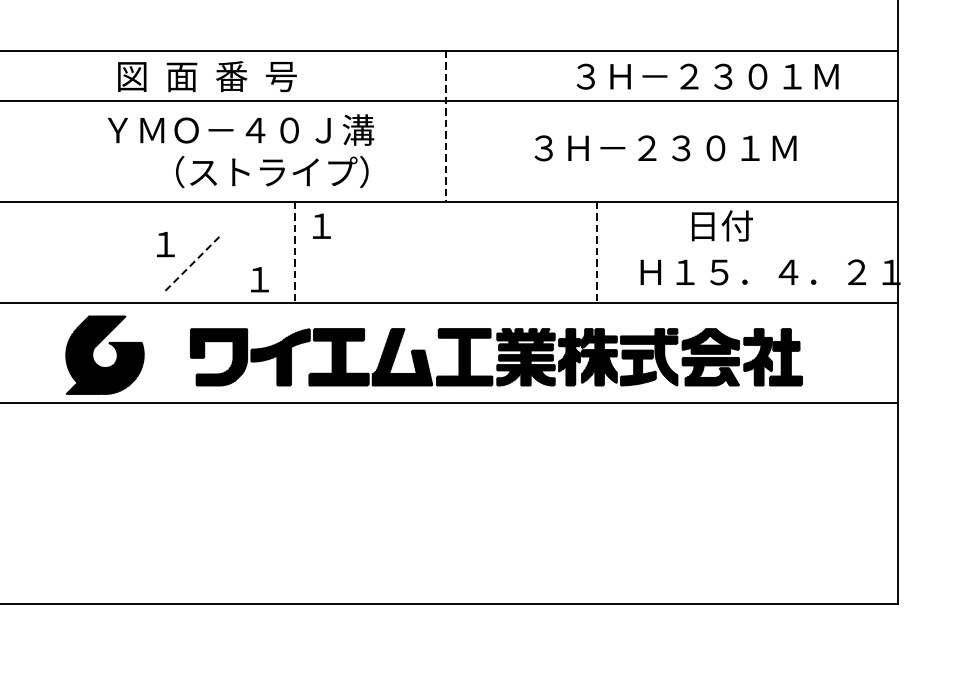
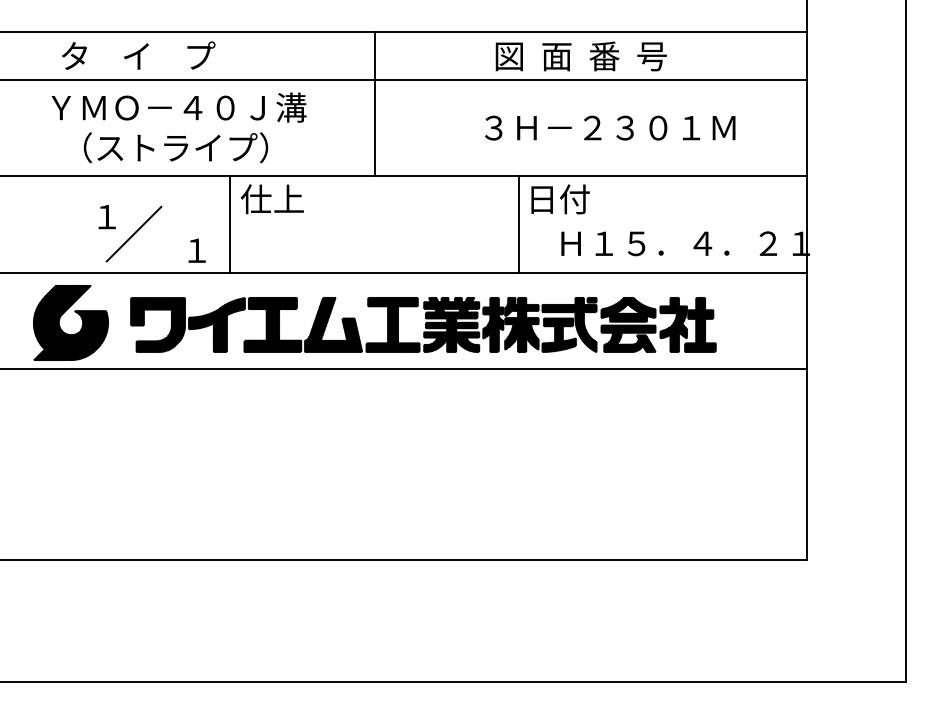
text: (206, 76) -> (146, 56), 図  面  番  号 -> タ    イ    プ
text: (704, 76) -> (622, 56), ３Ｈ－２３０１Ｍ -> 図  面  番  号
line: (445, 126) -> (374, 104), dashed -> solid
text: (665, 147) -> (610, 127), moved
text: (271, 171) -> (175, 147), moved
text: (337, 226) -> (271, 199), １ -> 仕上
text: (722, 226) -> (560, 199), moved
line: (294, 253) -> (230, 225), dashed -> solid
line: (596, 253) -> (519, 225), dashed -> solid
line: (194, 262) -> (134, 234), dashed -> solid
part: (94, 351) -> (60, 319), moved

